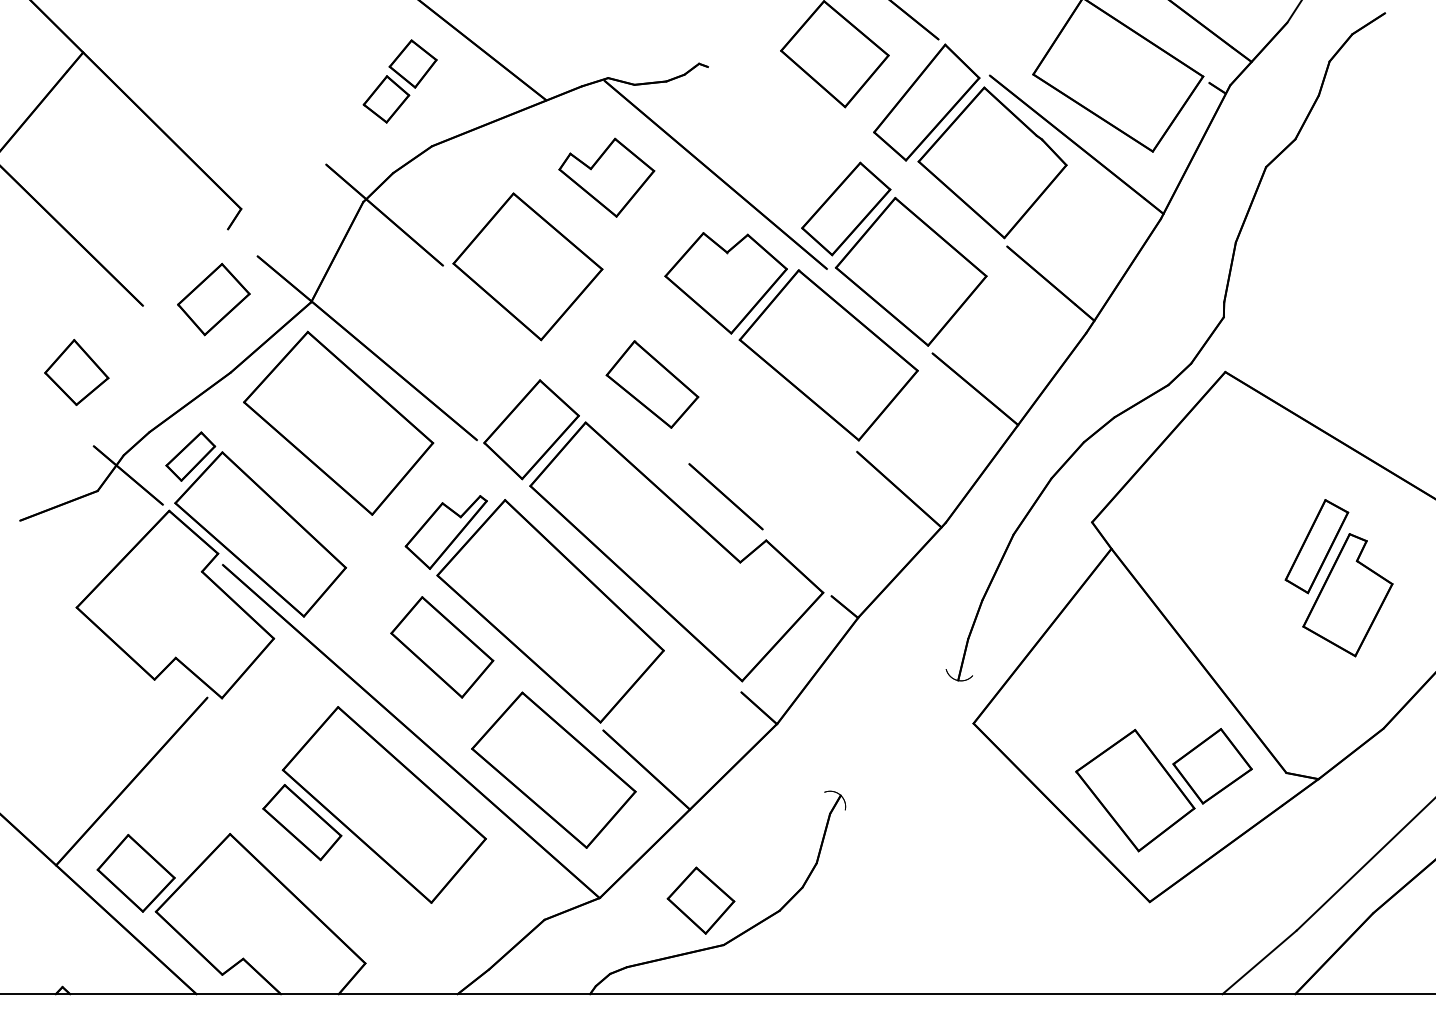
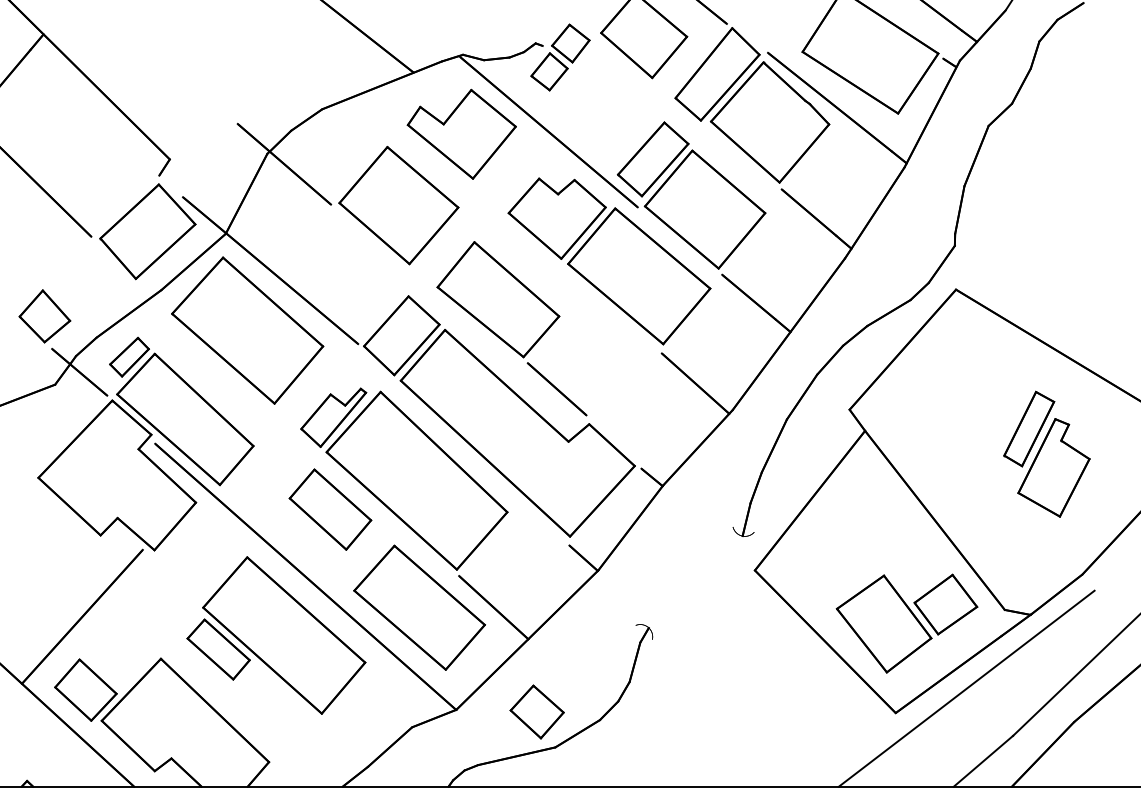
part: (399, 81) -> (559, 57), moved
part: (606, 177) -> (461, 134), size x1.43
part: (213, 299) -> (147, 231), size x1.67
part: (76, 372) -> (44, 316), moved
part: (652, 384) -> (498, 299), size x1.67
line: (1238, 871) -> (966, 688), added

